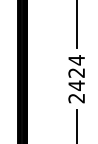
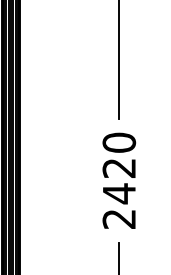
text: (76, 60) -> (118, 143), 2424 -> 2420

